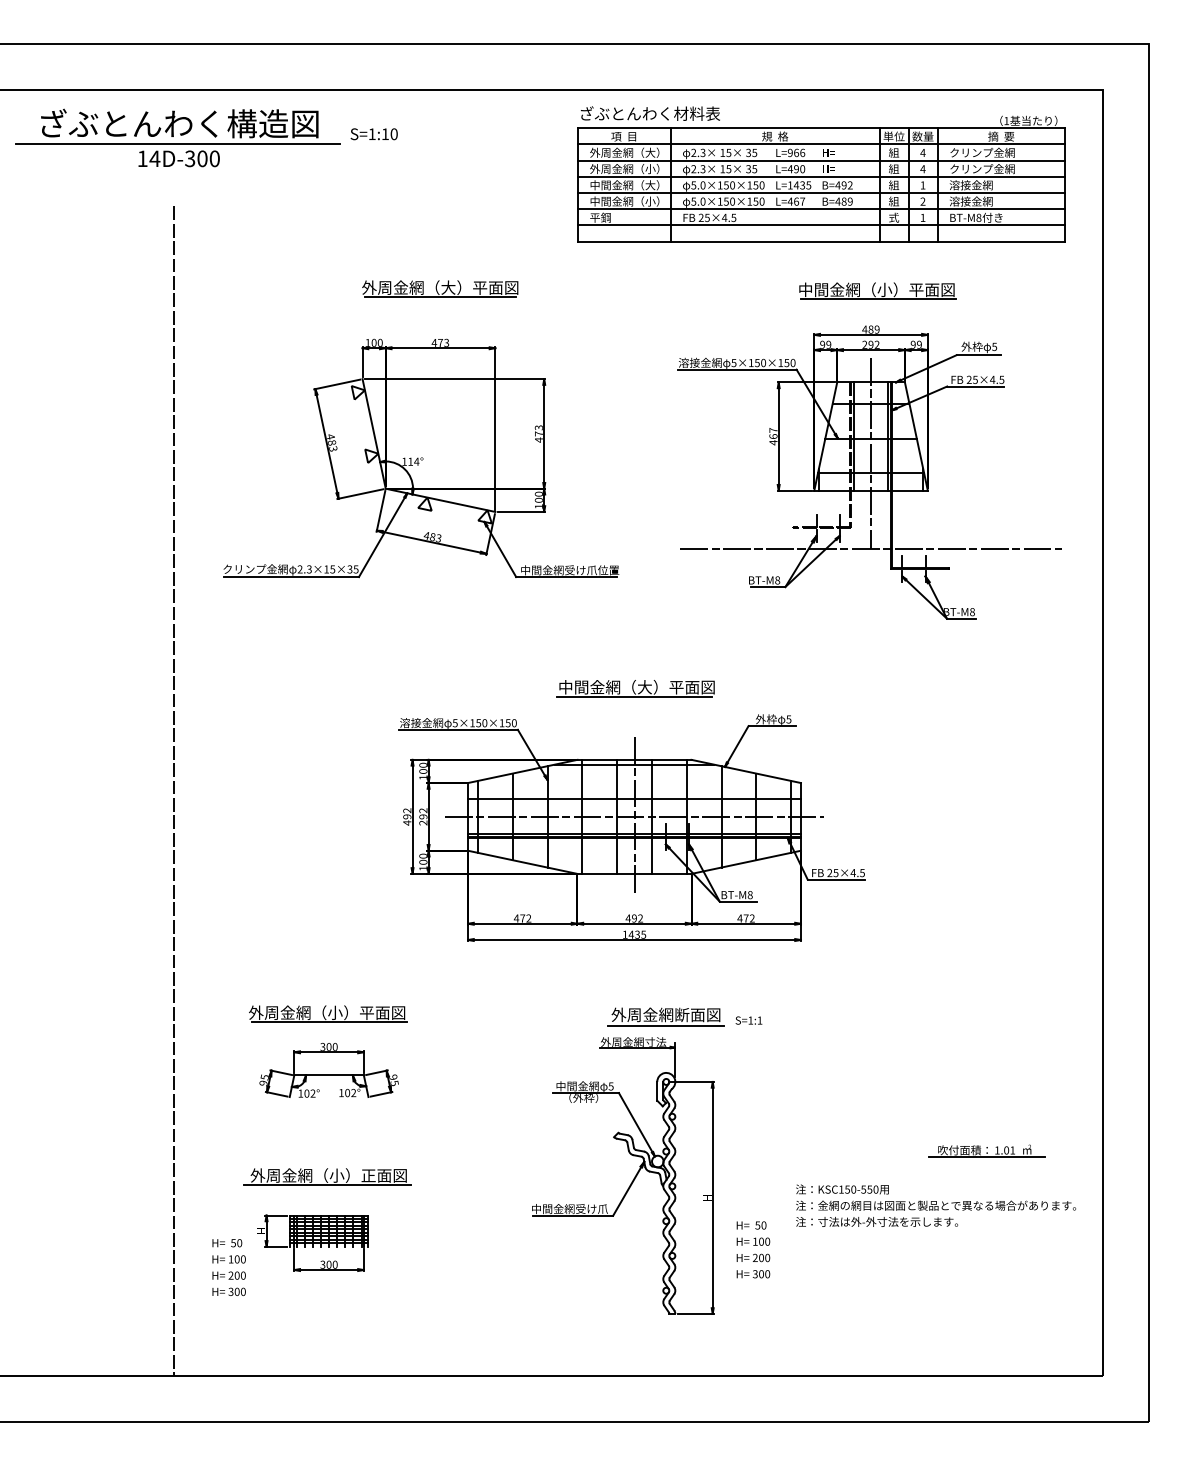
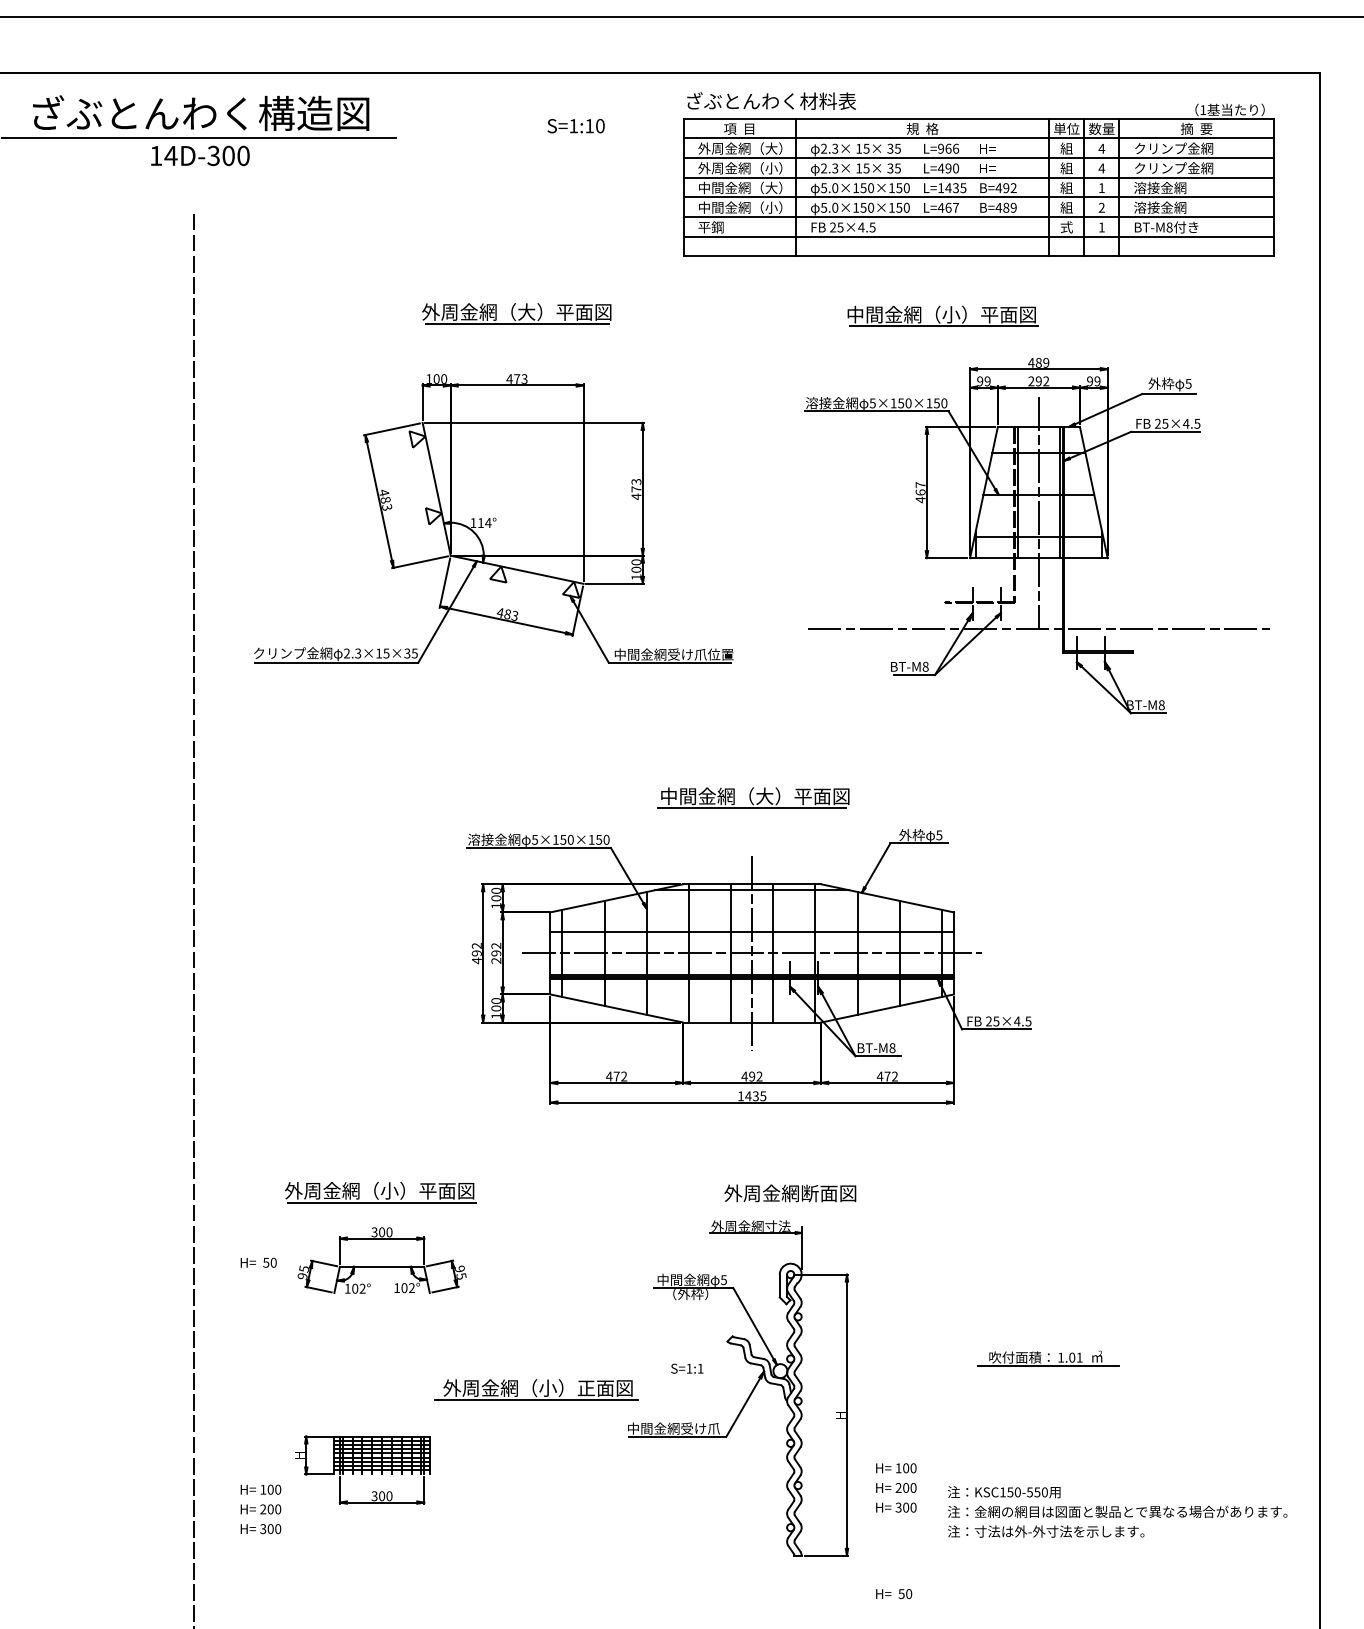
text: (373, 134) -> (575, 126), moved
part: (877, 290) -> (942, 315), moved
text: (748, 1020) -> (686, 1368), moved
line: (666, 1025) -> (790, 1206), removed
part: (986, 1150) -> (1047, 1357), moved
part: (327, 1176) -> (536, 1389), moved
text: (936, 1205) -> (1118, 1511), moved
text: (751, 1225) -> (893, 1594), moved
text: (227, 1243) -> (258, 1263), moved

